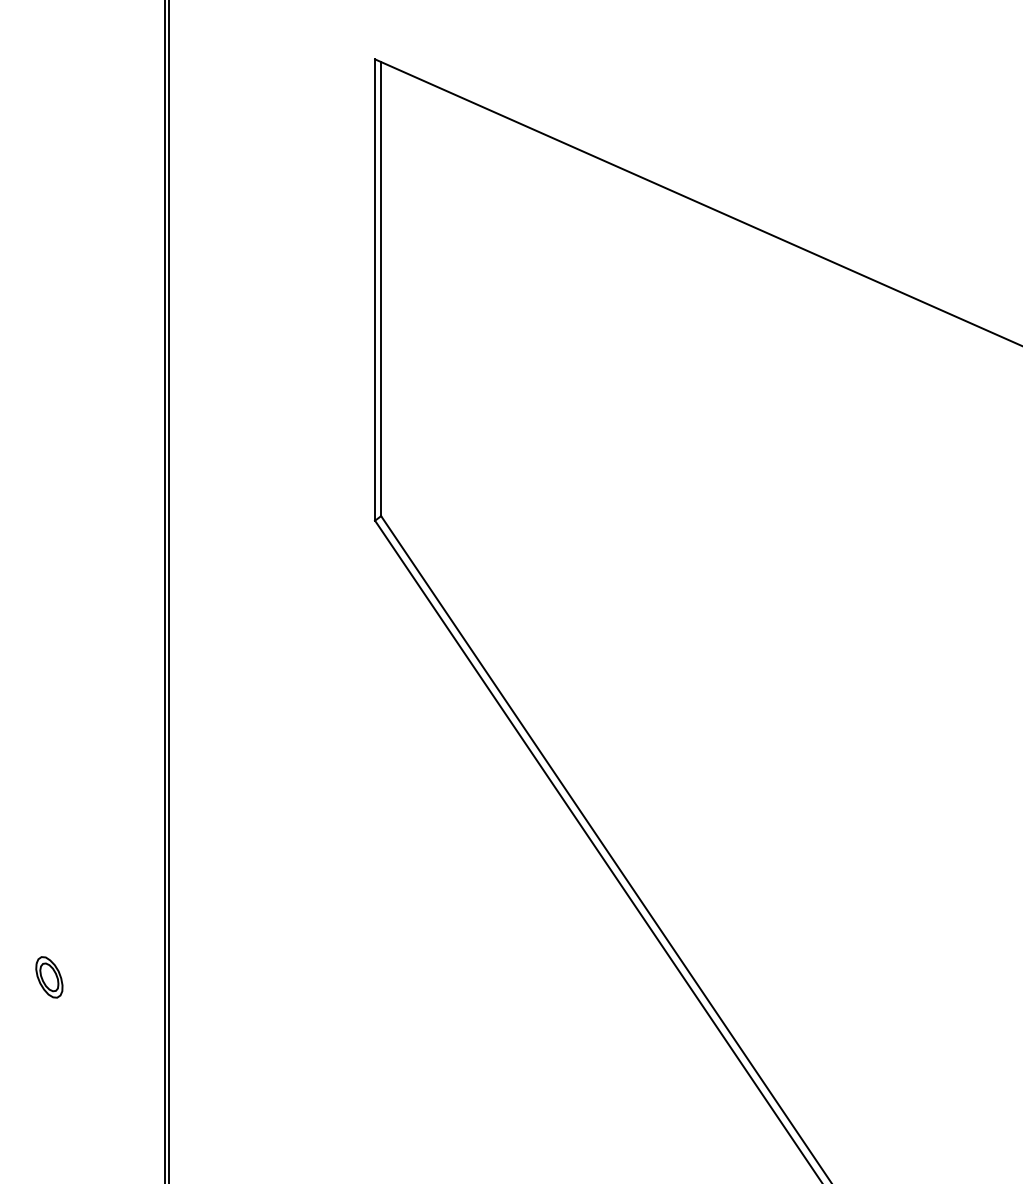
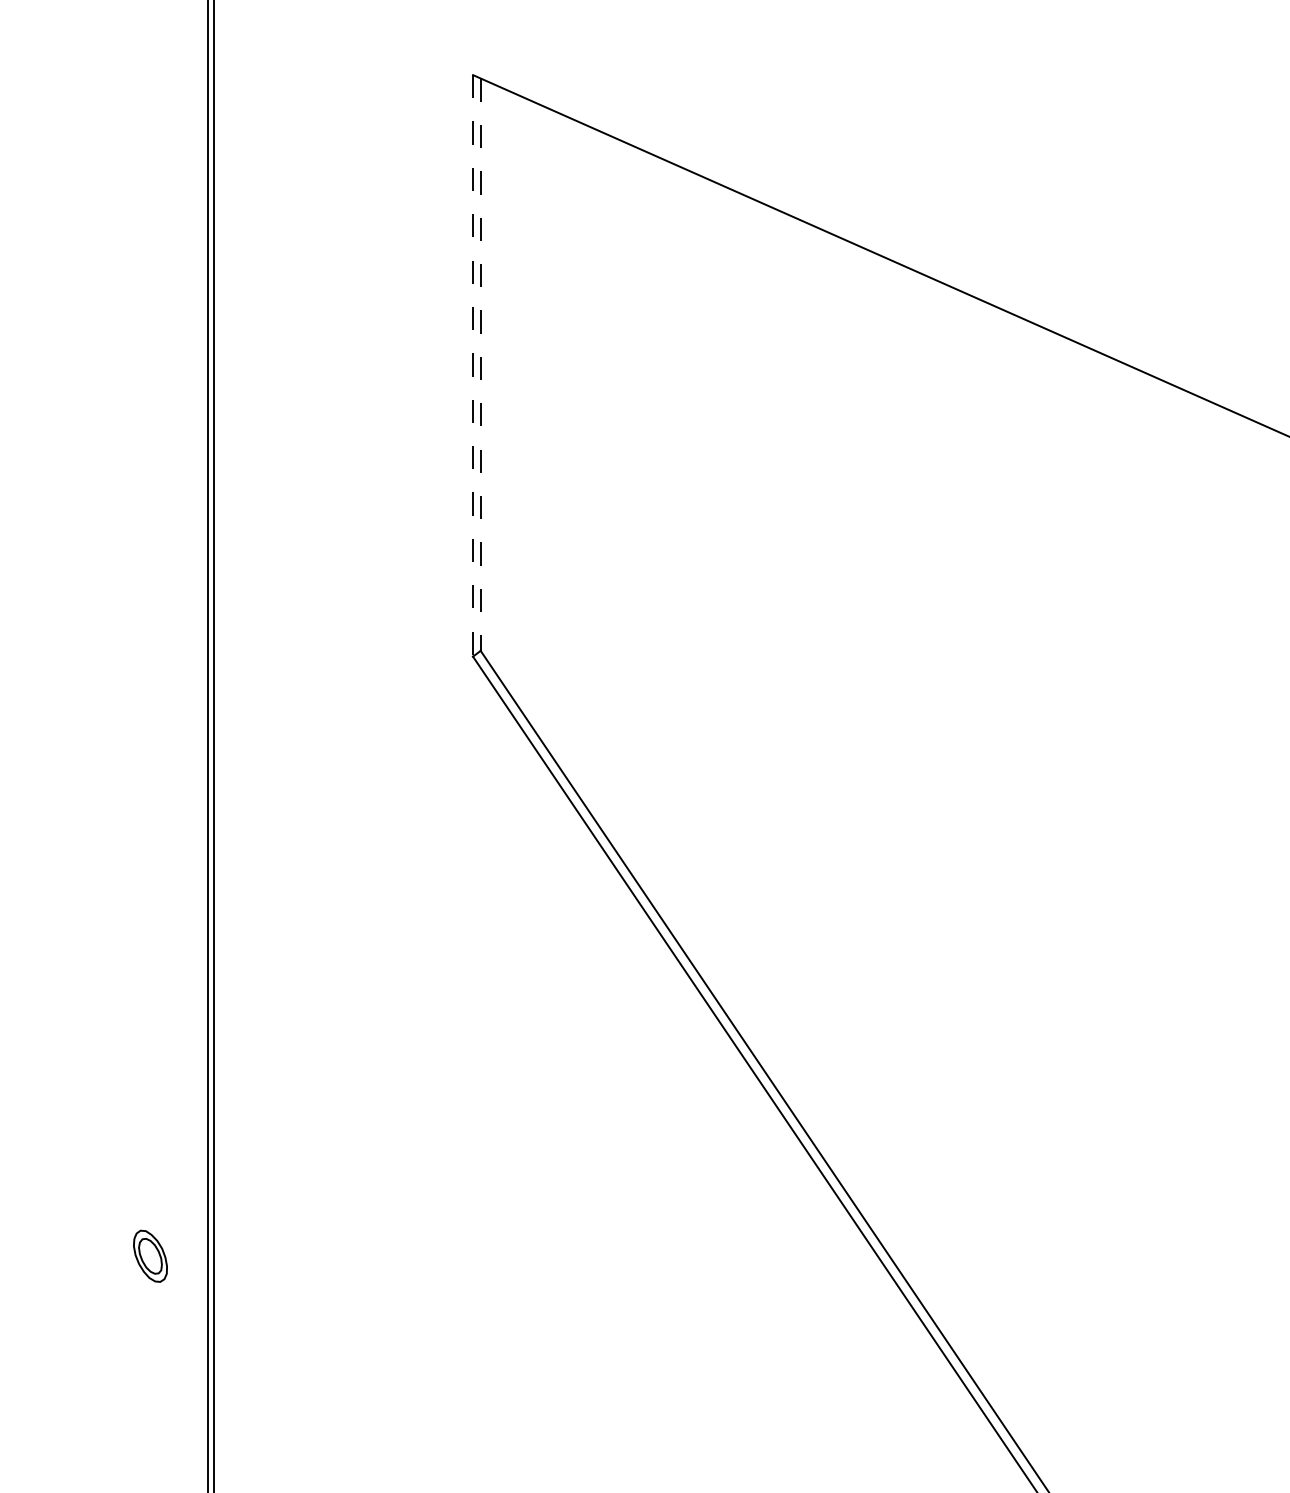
line: (375, 289) -> (473, 365), solid -> dashed
line: (381, 289) -> (480, 365), solid -> dashed
part: (49, 976) -> (150, 1255), moved

